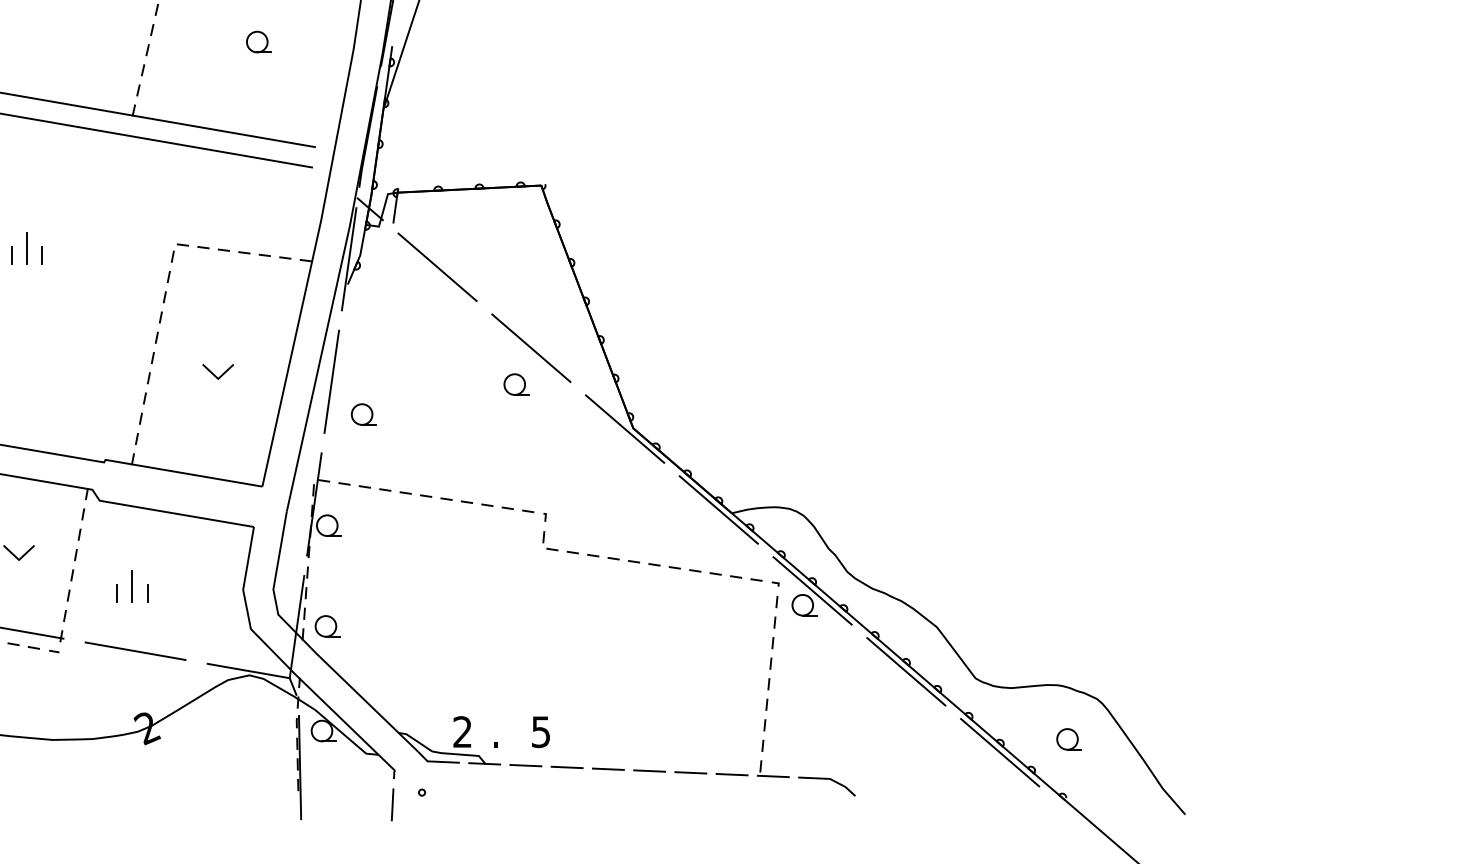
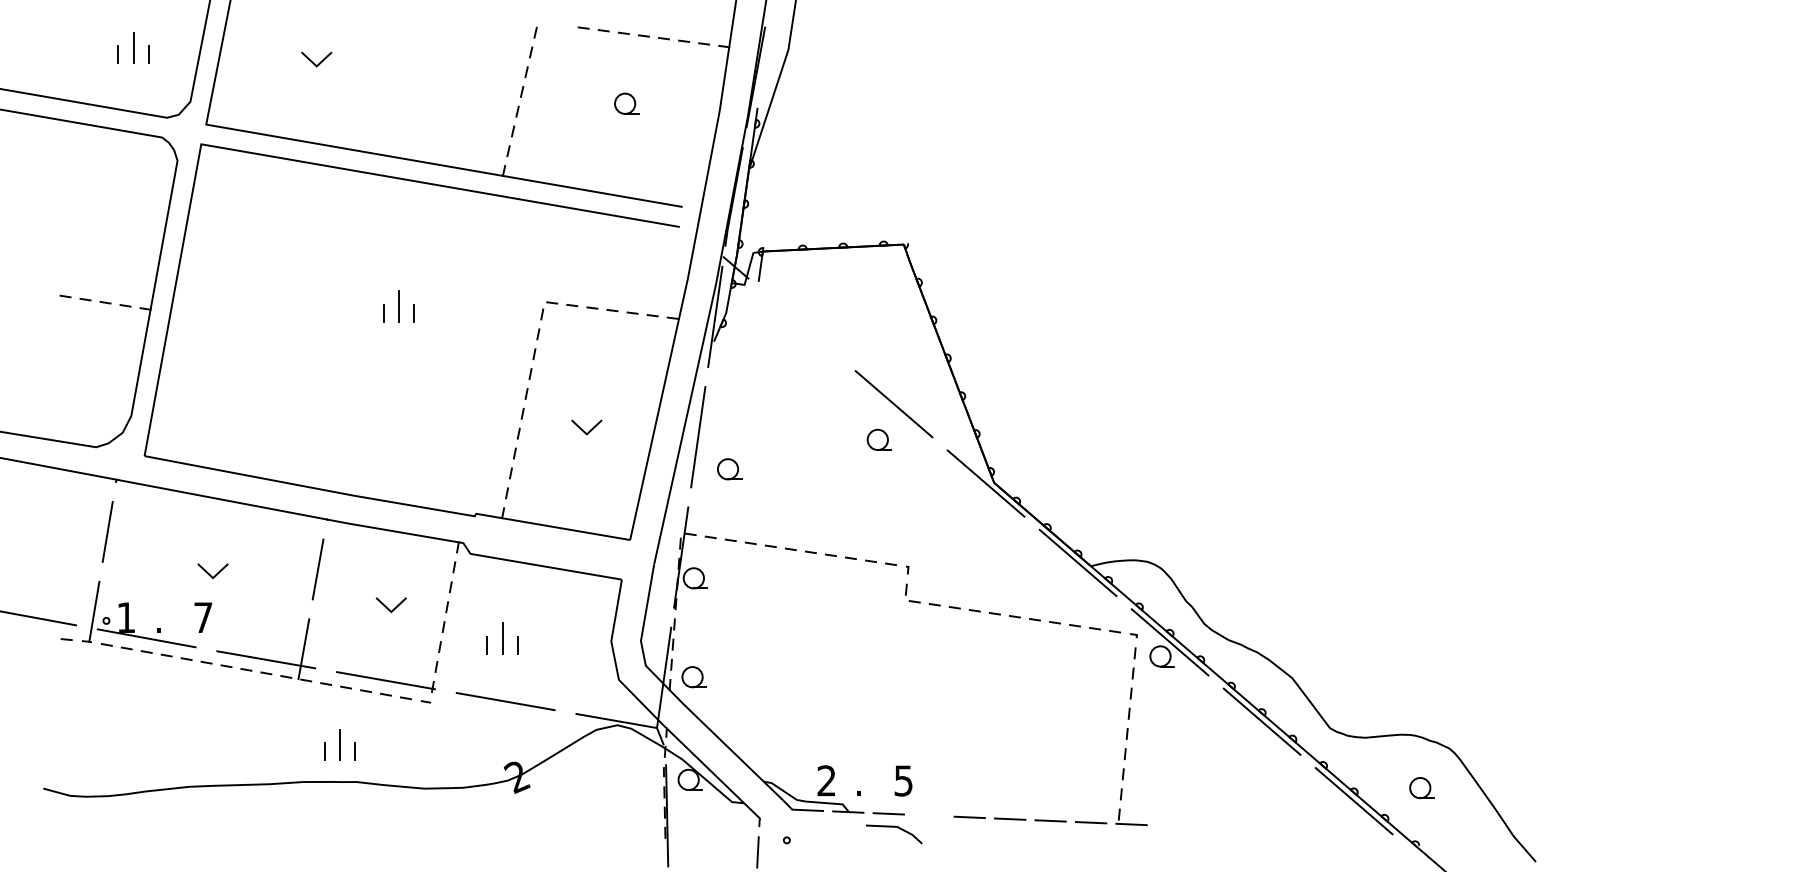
line: (436, 266) -> (801, 324), removed
line: (567, 767) -> (929, 815), removed
part: (830, 780) -> (897, 828), moved

